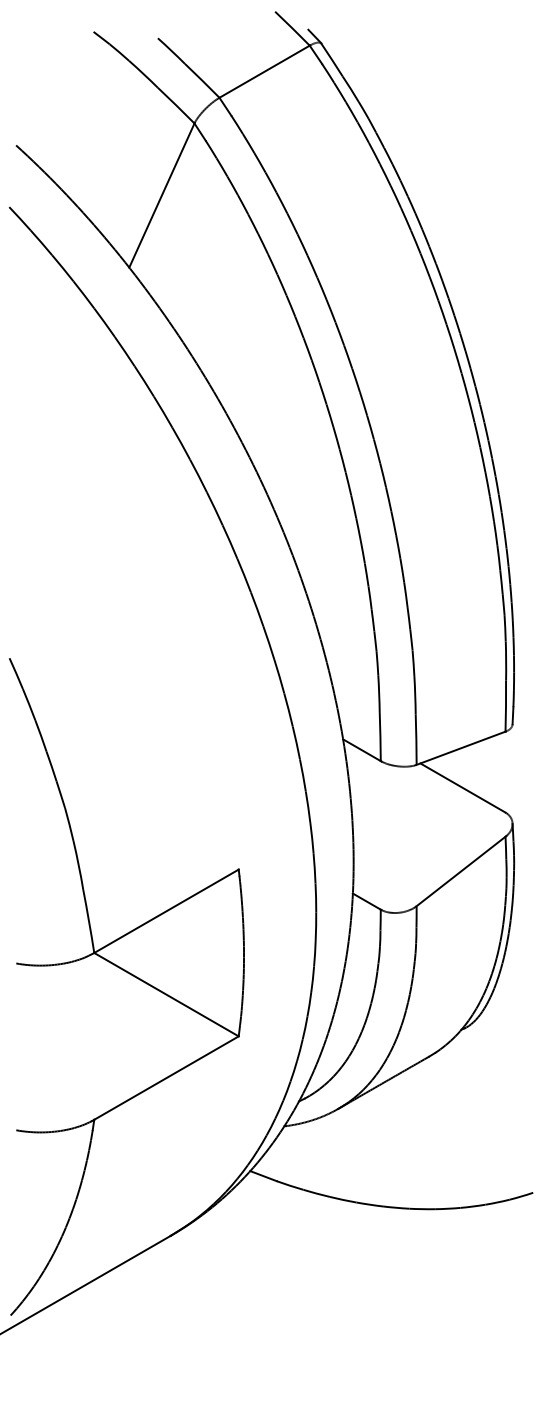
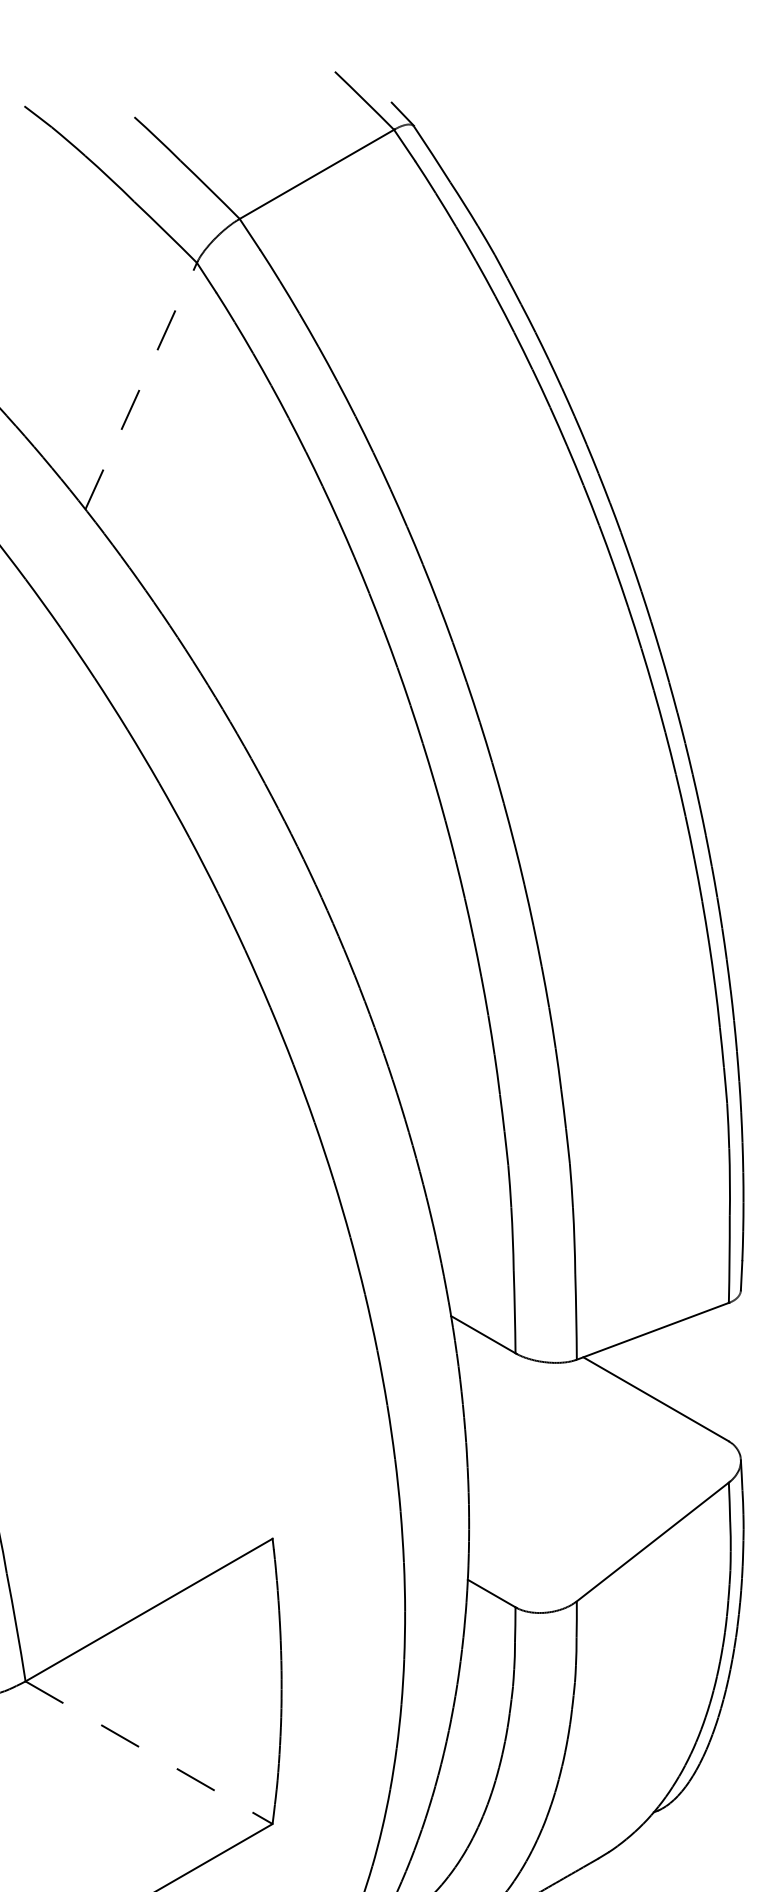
line: (162, 195) -> (142, 386), solid -> dashed
line: (166, 994) -> (149, 1752), solid -> dashed

